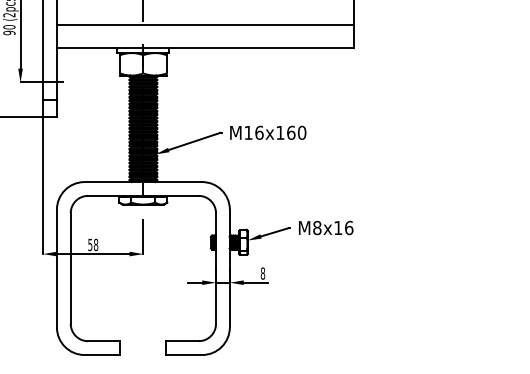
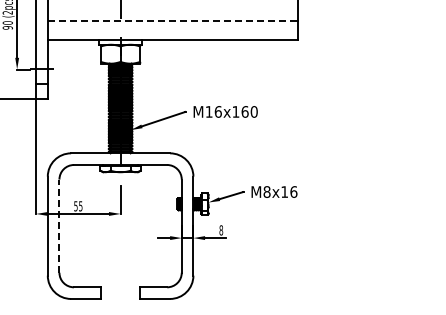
line: (206, 25) -> (173, 21), solid -> dashed
text: (95, 245) -> (80, 206), 58 -> 55
line: (70, 268) -> (59, 226), solid -> dashed

